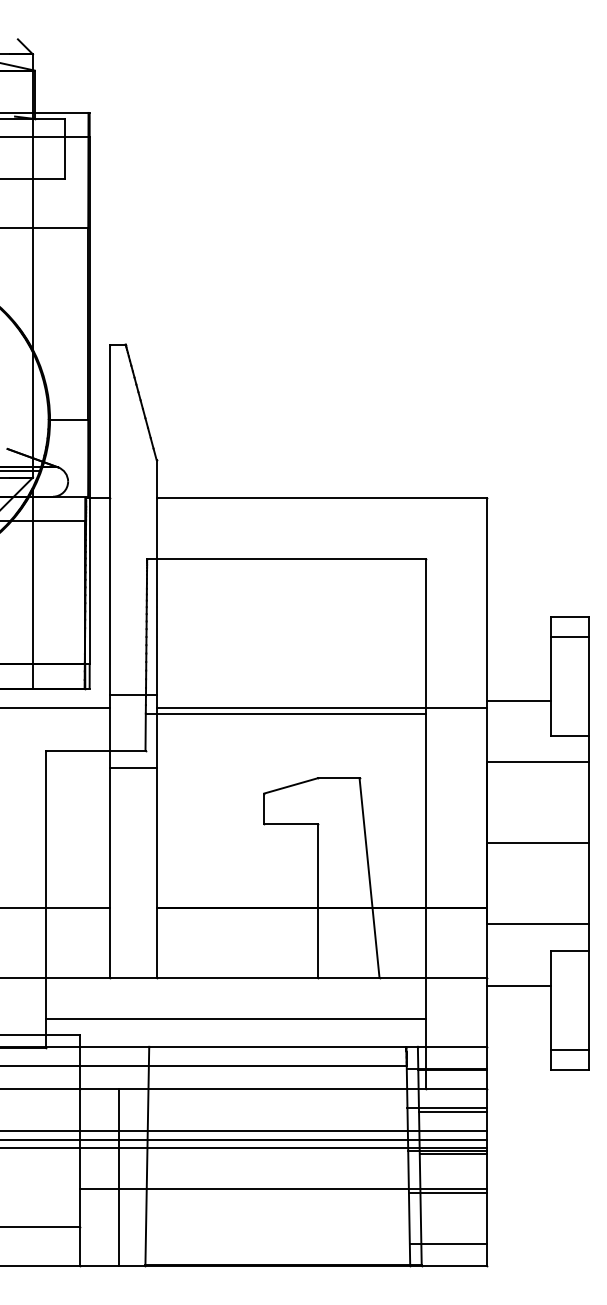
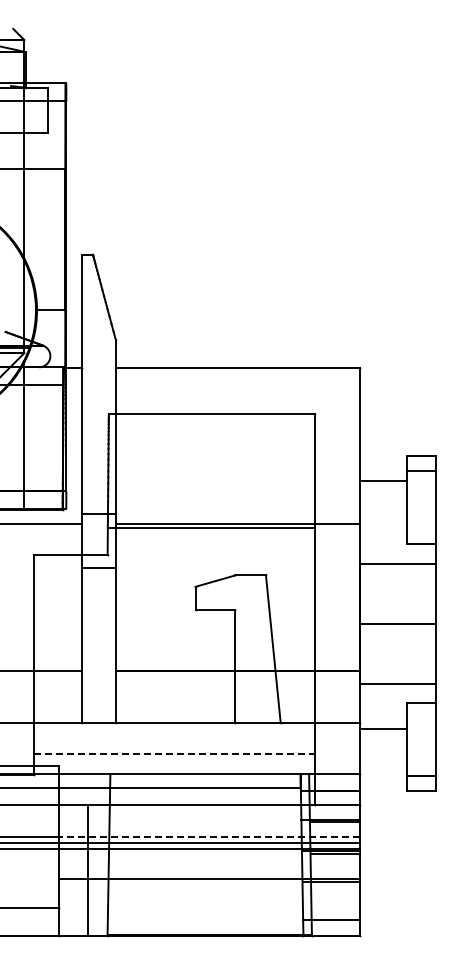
line: (518, 701) -> (383, 481), moved
line: (235, 1018) -> (174, 753), solid -> dashed
line: (283, 1131) -> (209, 836), solid -> dashed

